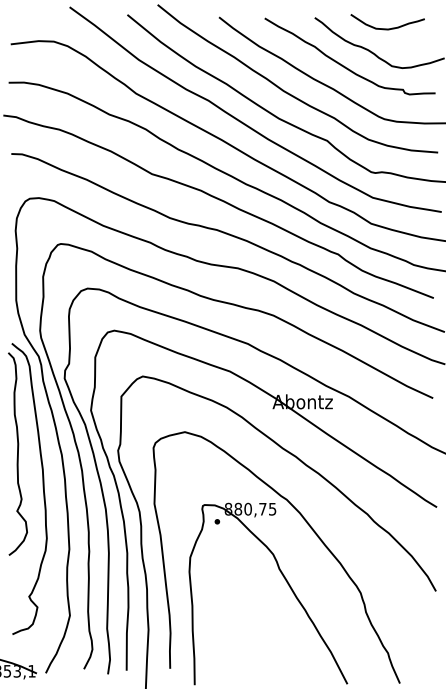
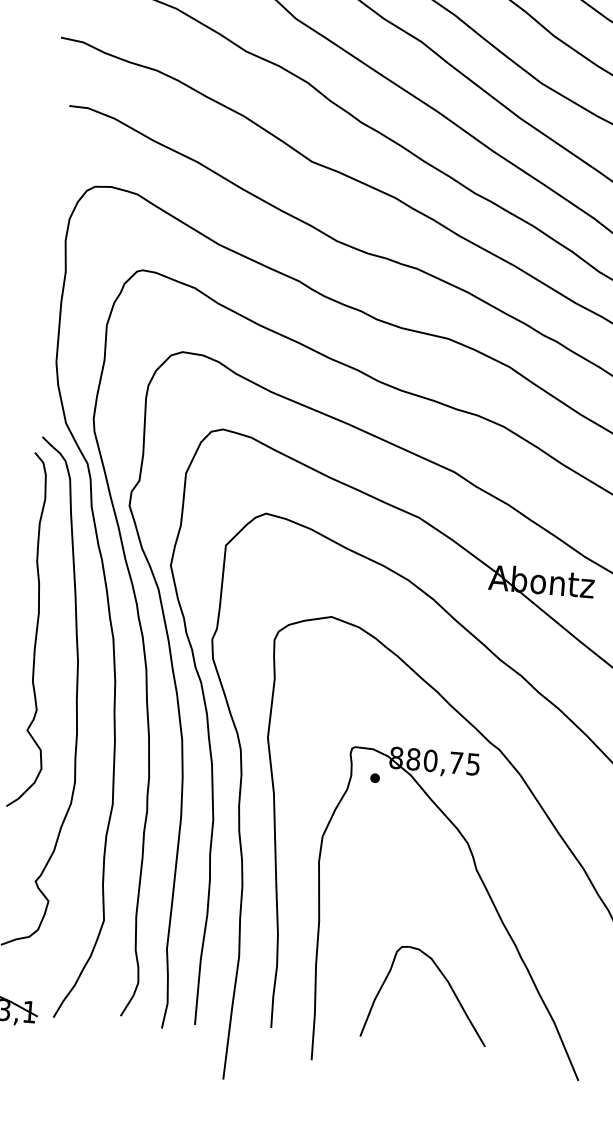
part: (266, 633) -> (444, 980), added

